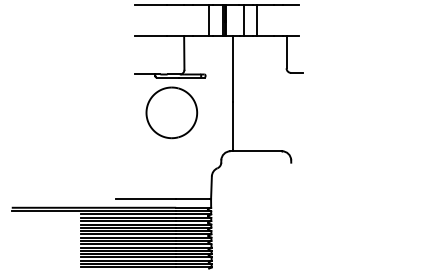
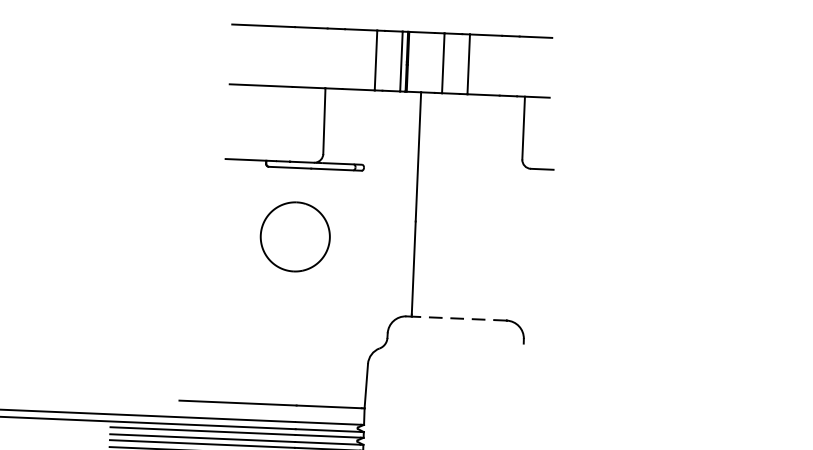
part: (171, 112) -> (294, 236), size x0.7
line: (257, 151) -> (458, 319), solid -> dashed

